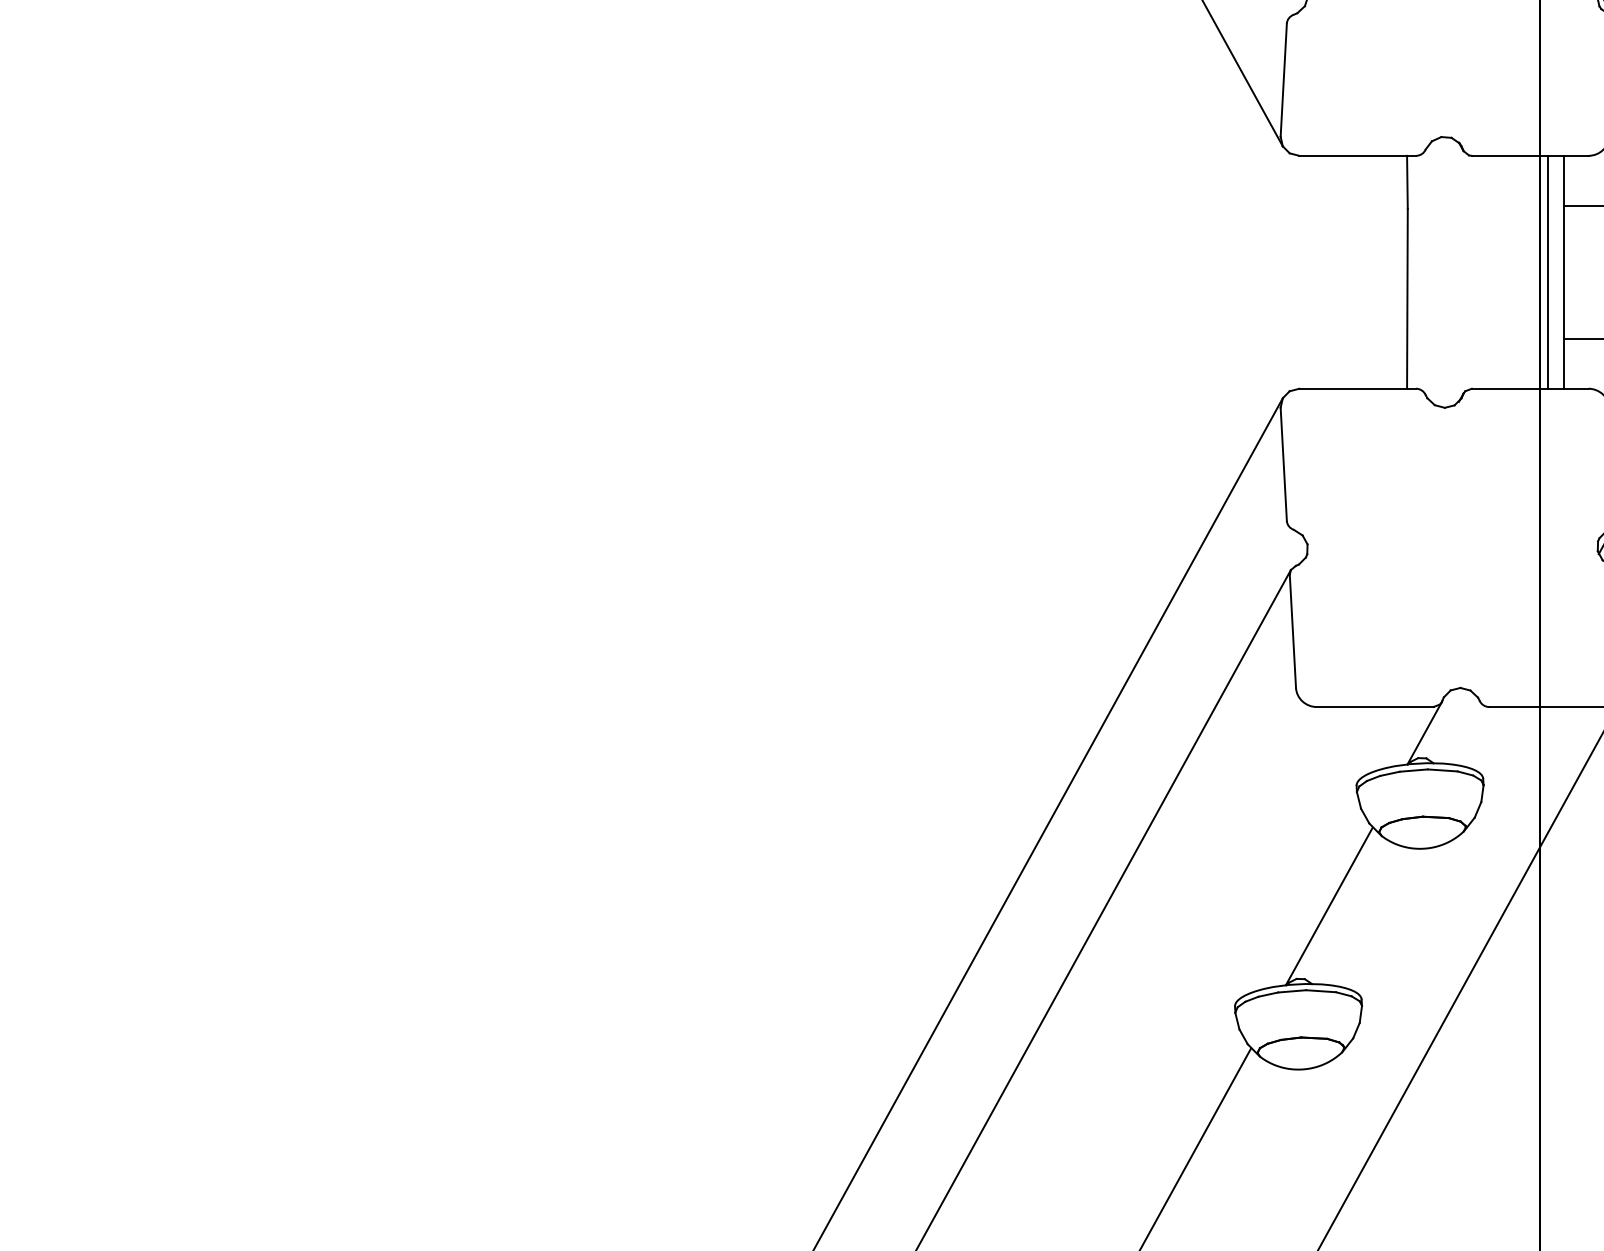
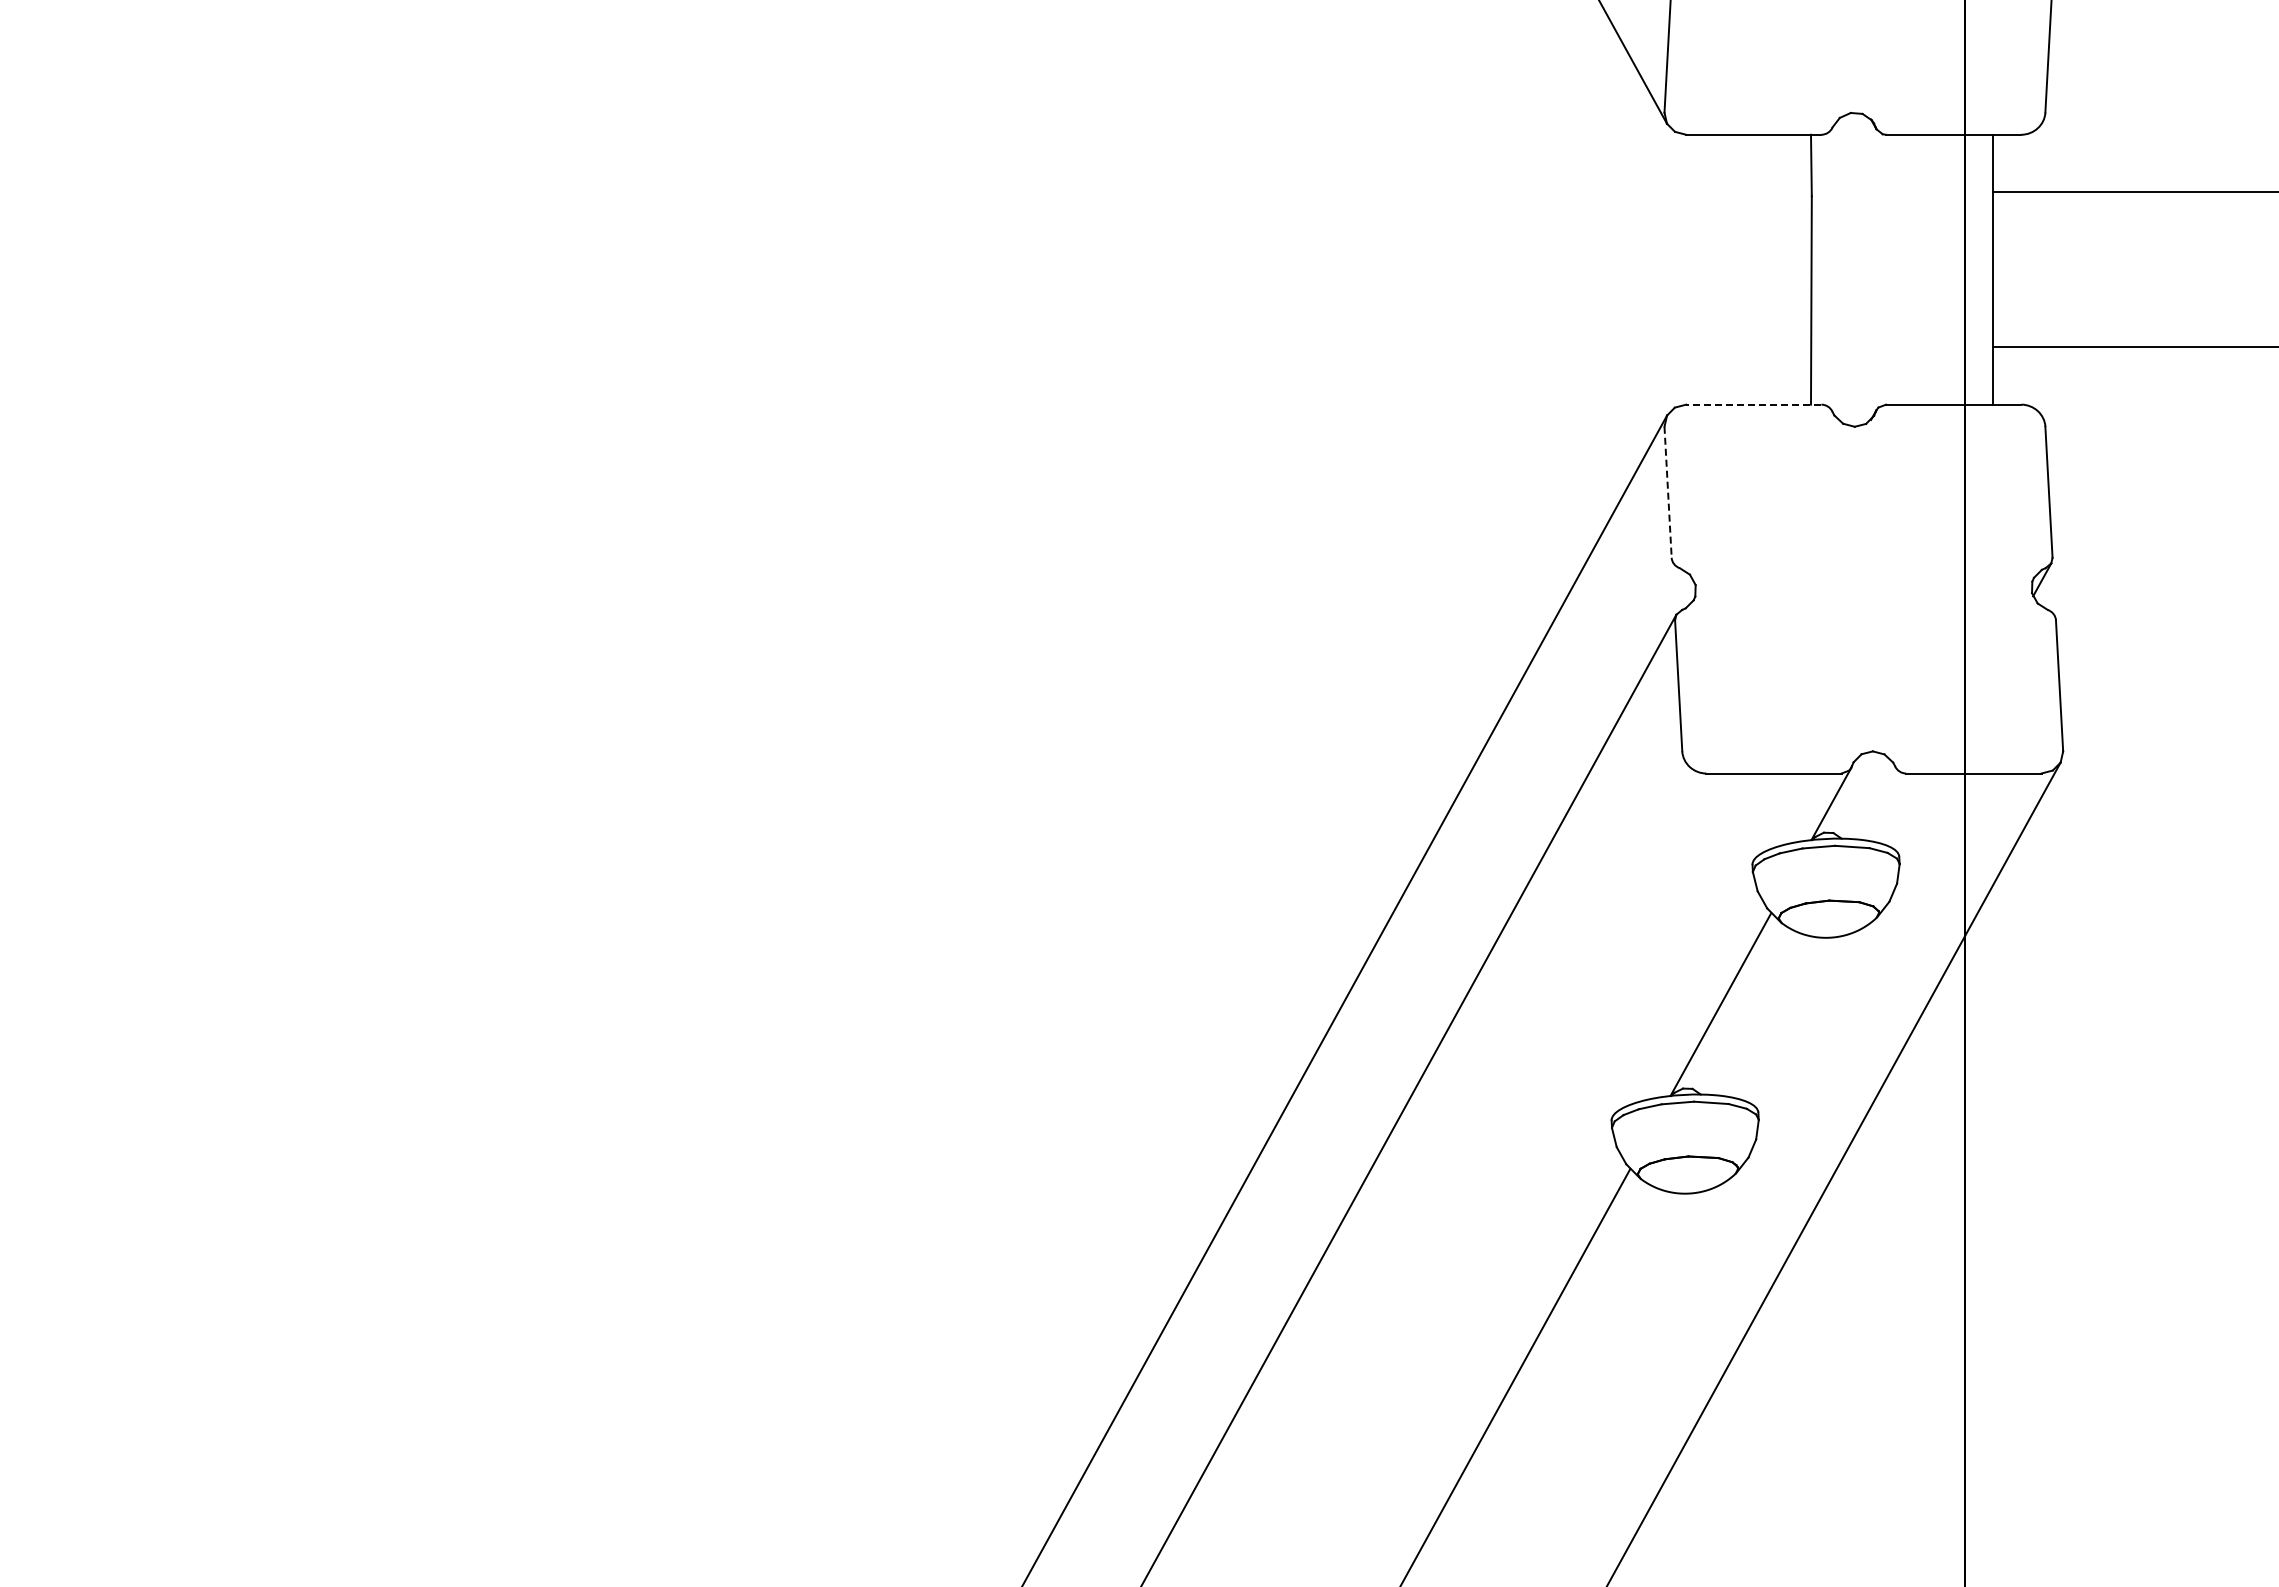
line: (1548, 272) -> (1974, 269), removed
line: (1357, 388) -> (1753, 404), solid -> dashed
line: (1284, 464) -> (1668, 492), solid -> dashed

